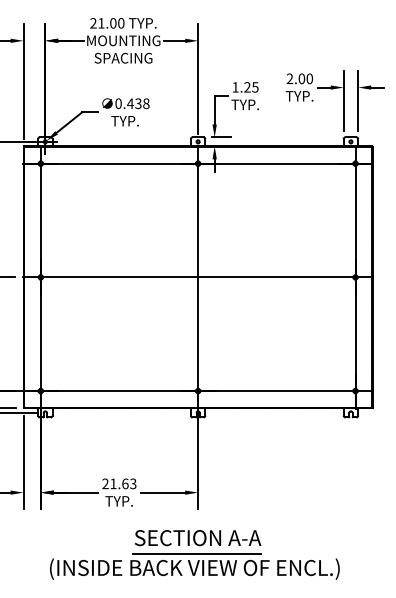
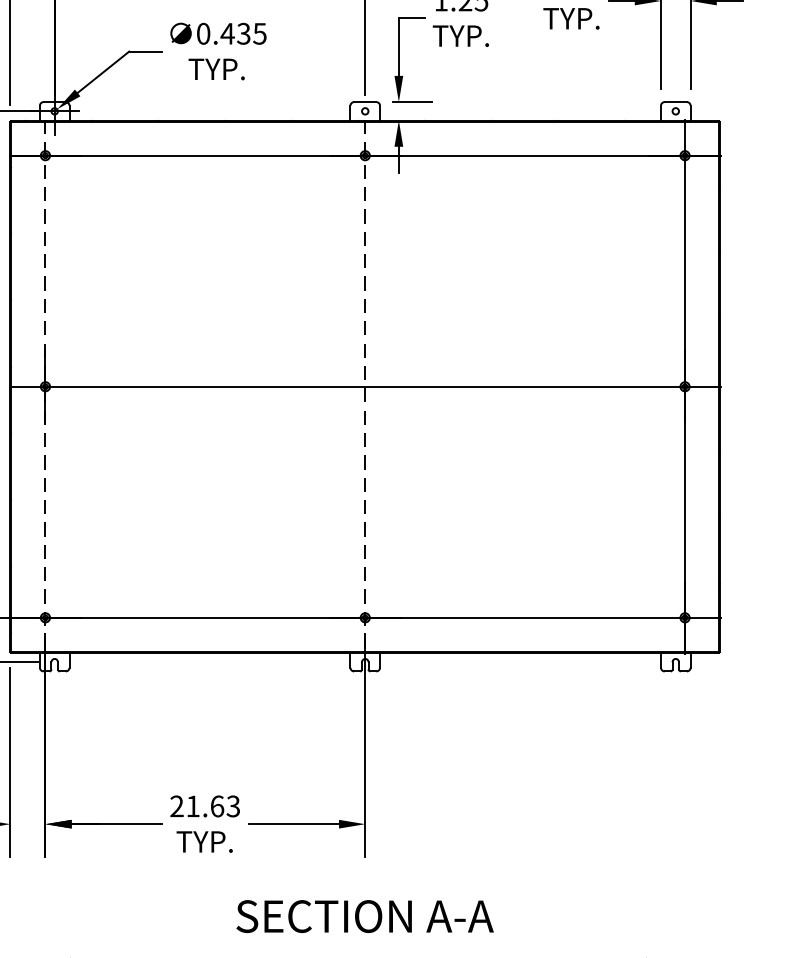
text: (146, 103) -> (260, 33), 0.438 -> 0.435
line: (40, 277) -> (44, 386), solid -> dashed
line: (198, 277) -> (365, 386), solid -> dashed
line: (196, 554) -> (361, 949), removed

